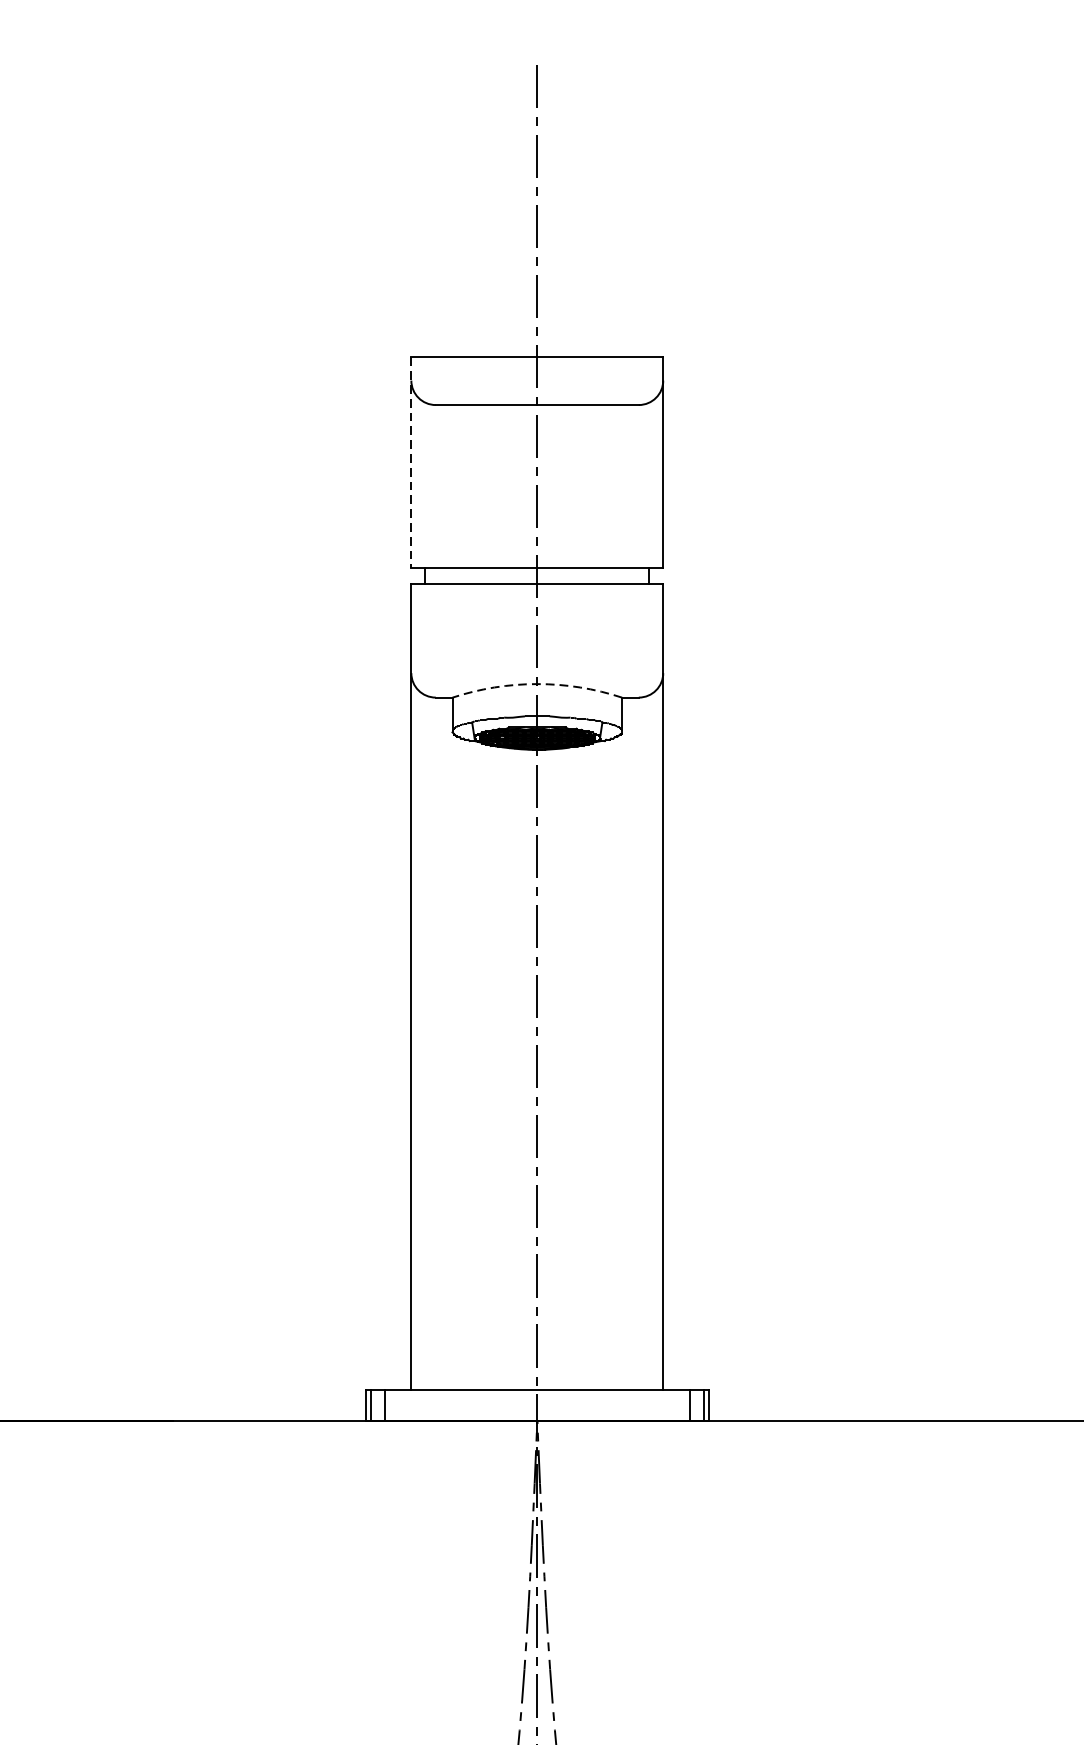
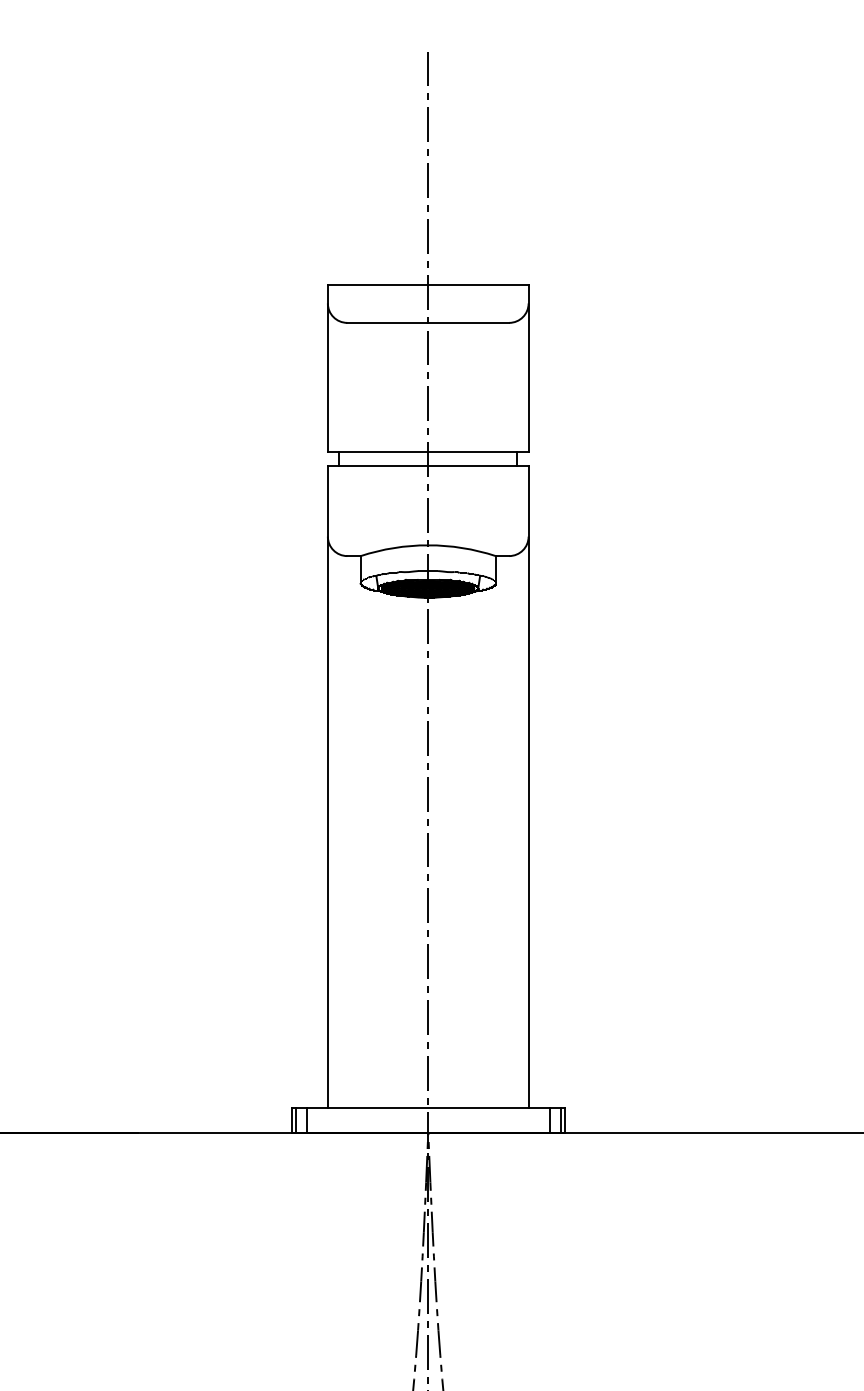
line: (410, 462) -> (327, 368), dashed -> solid
arc: (537, 684) -> (428, 545), dashed -> solid

